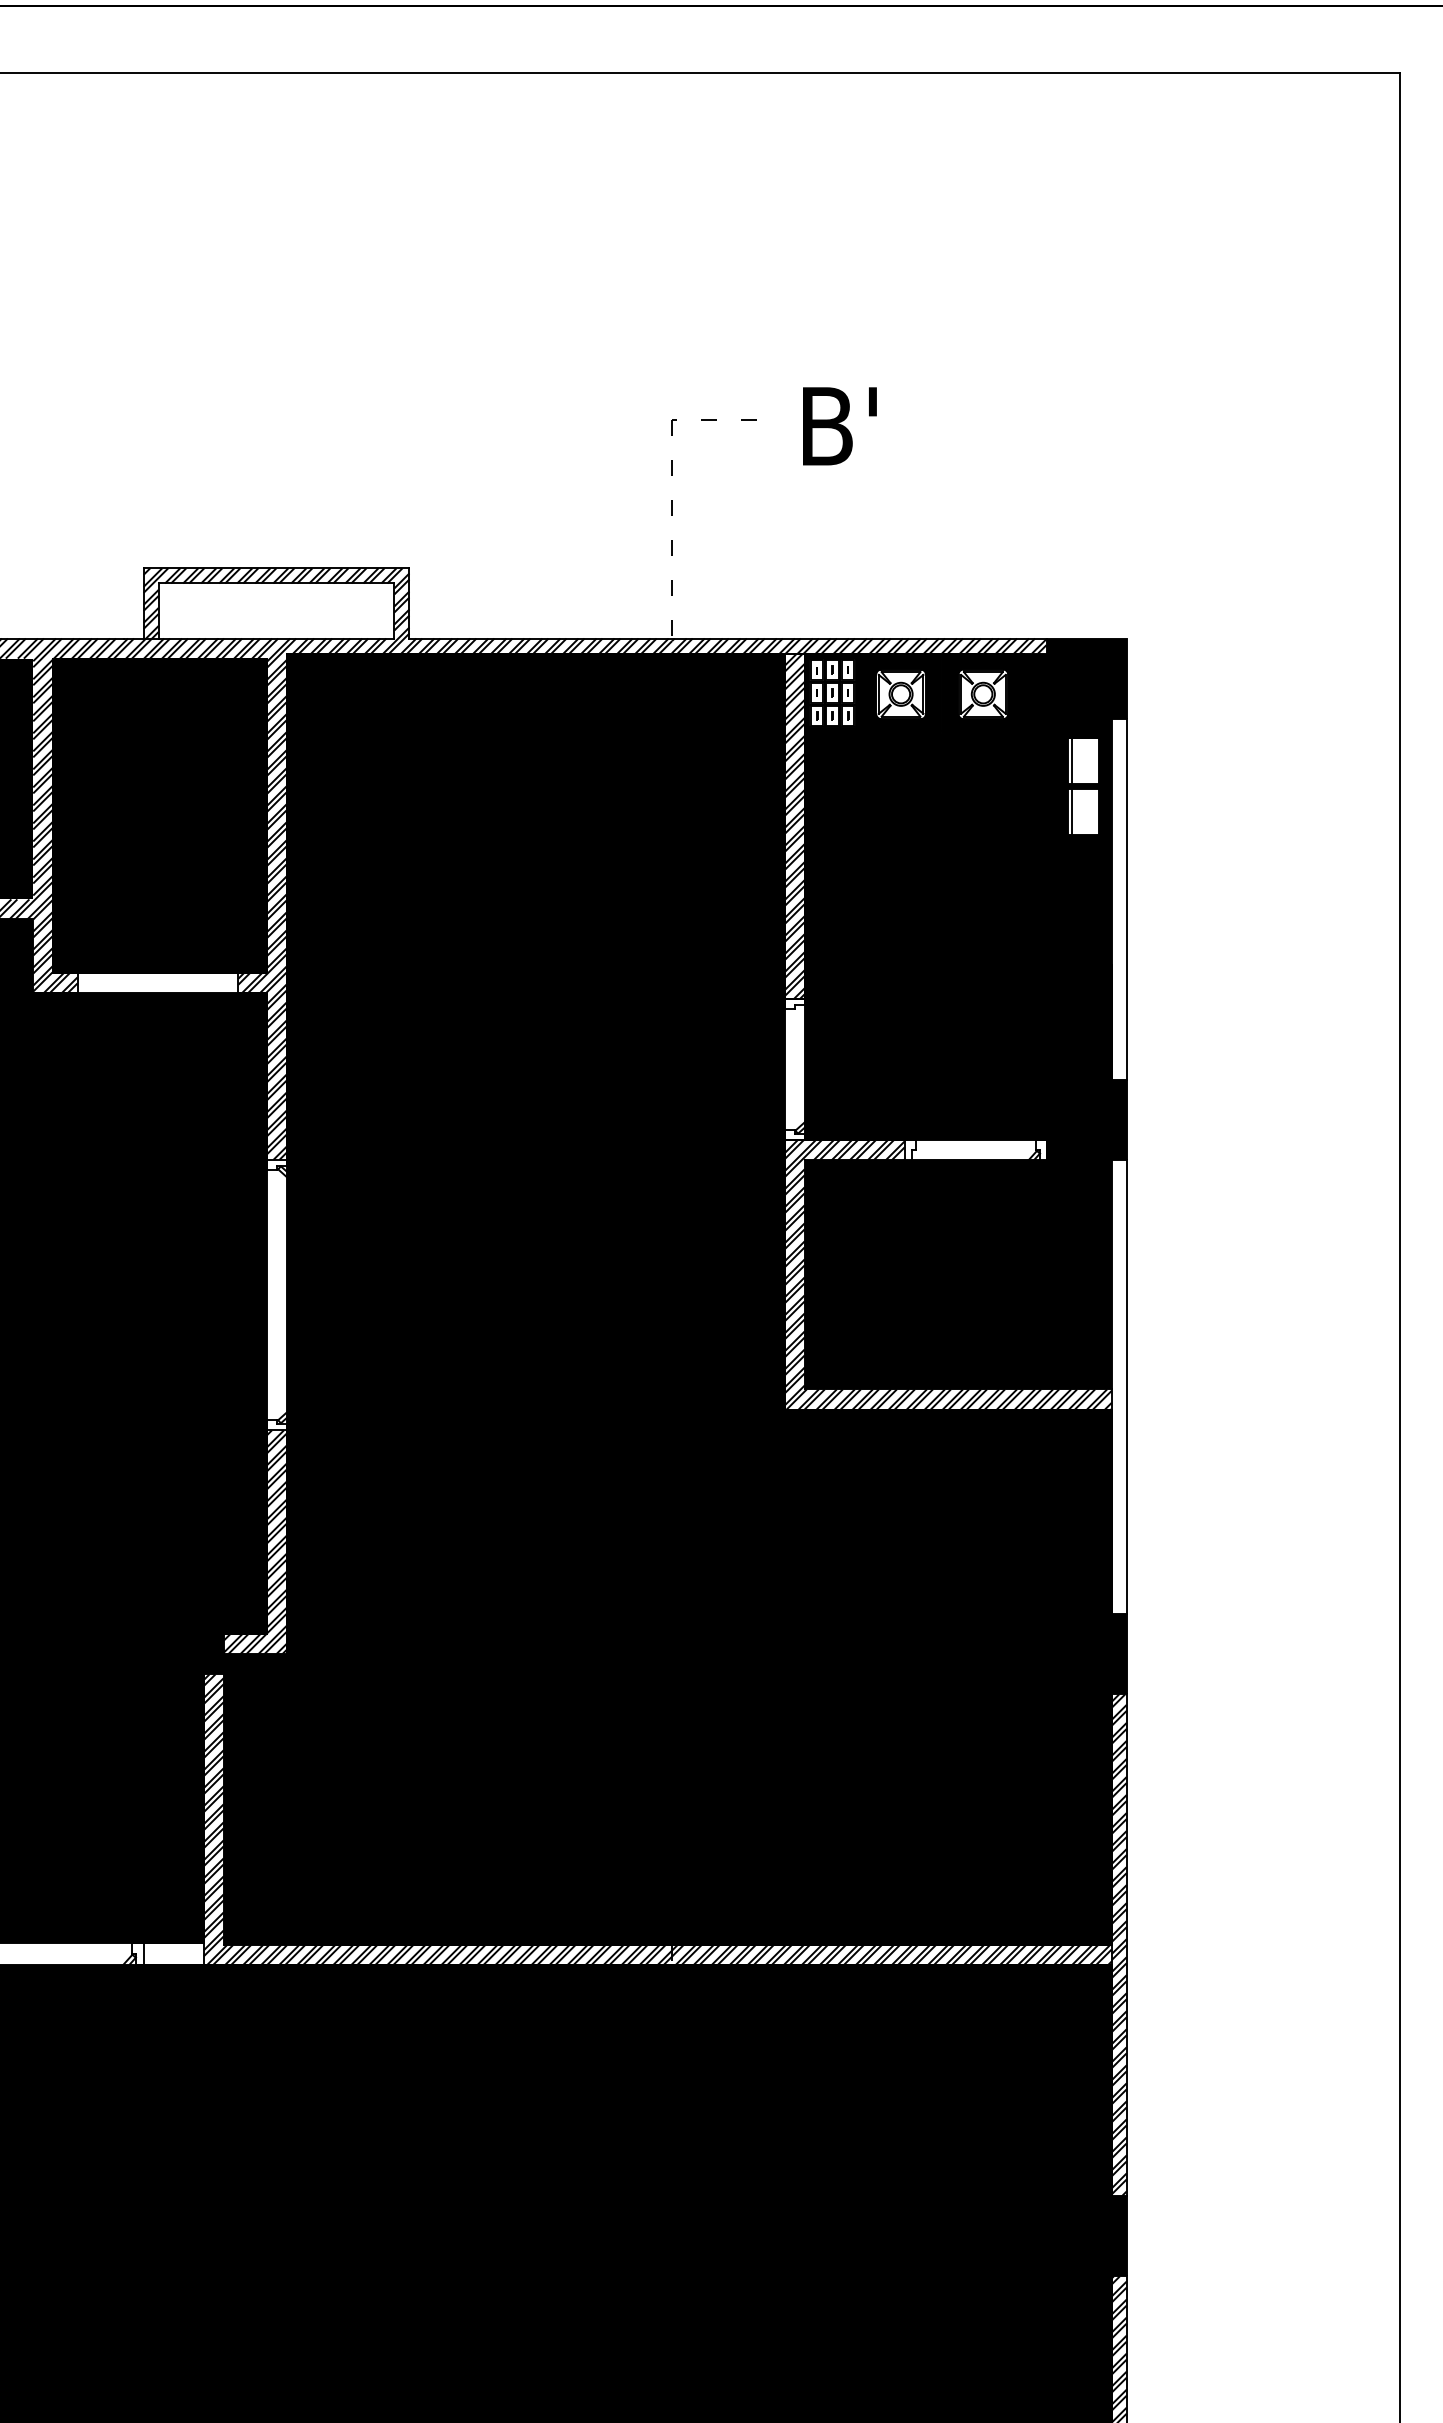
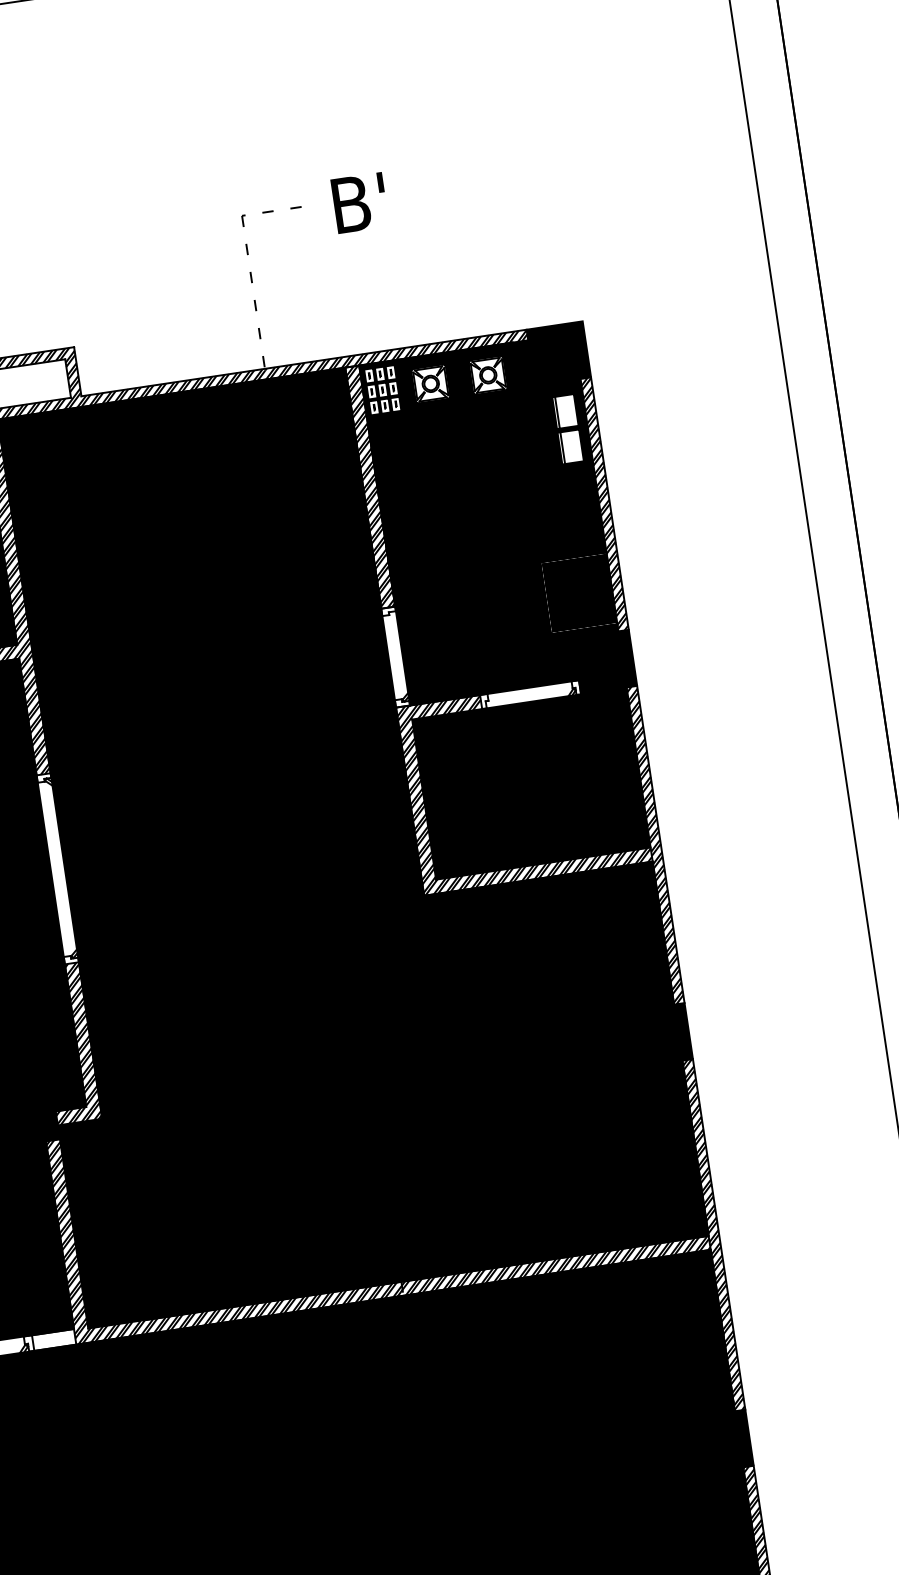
hatch: (1118, 899) -> (604, 504), added
hatch: (1118, 1387) -> (655, 845), added

